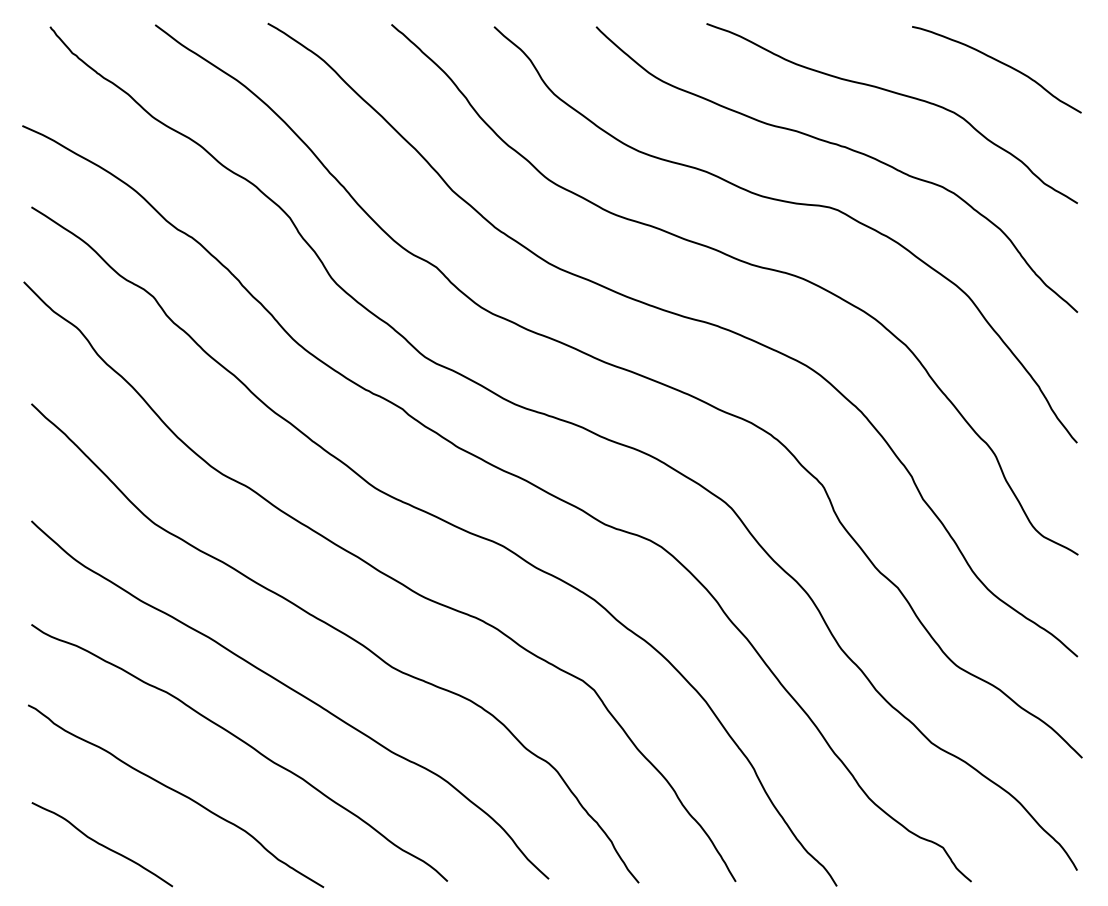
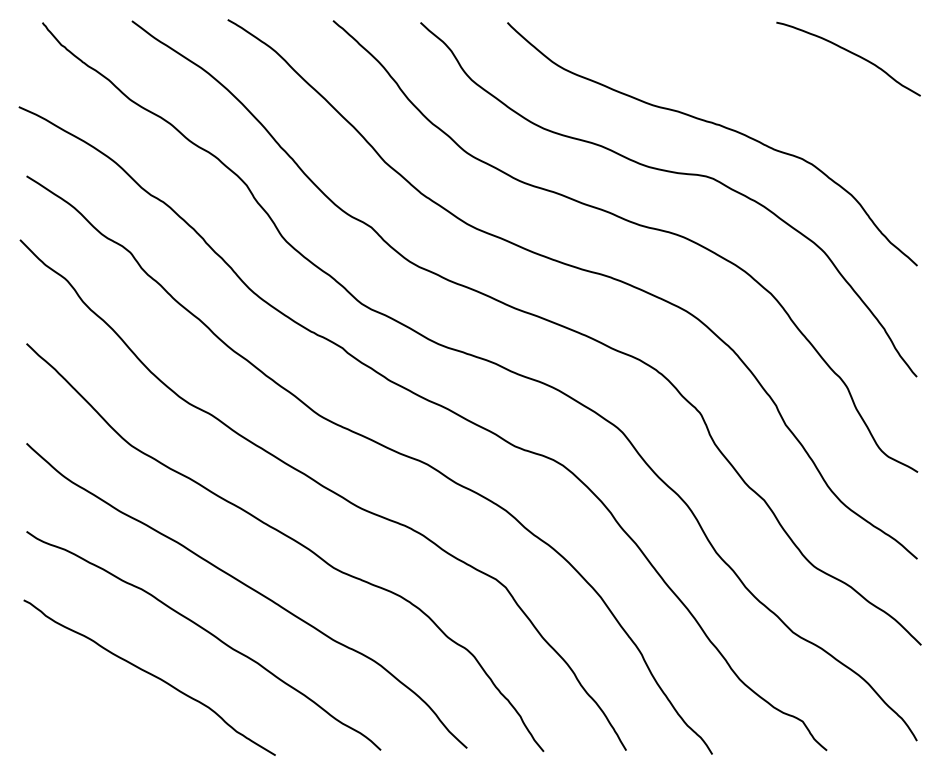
curve: (896, 94) -> (763, 80), removed
curve: (101, 844) -> (86, 718), removed

